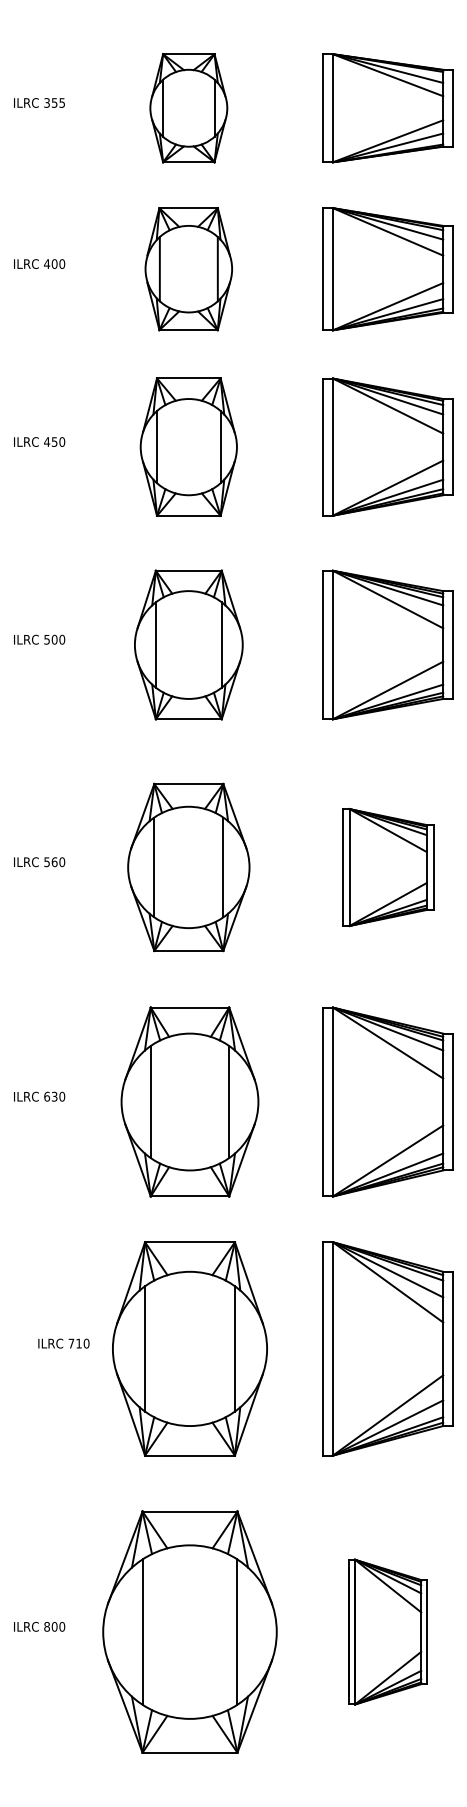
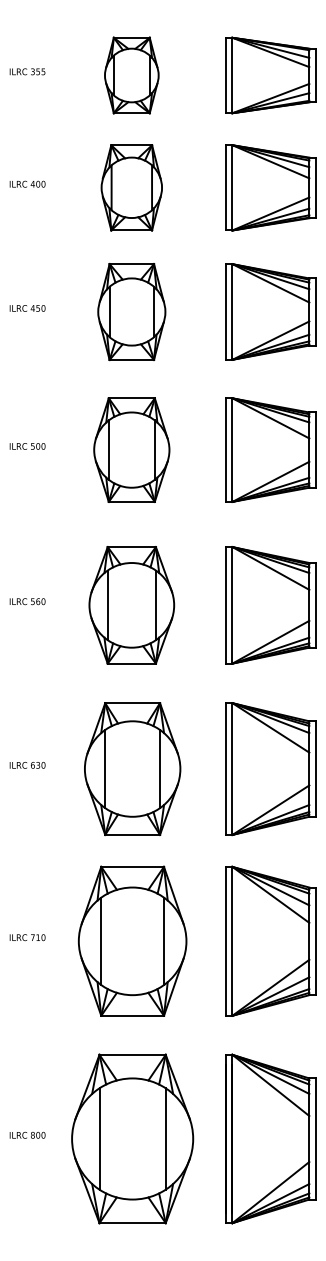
part: (387, 867) -> (270, 605), size x1.43
text: (63, 1343) -> (27, 937), moved
part: (387, 1631) -> (270, 1138), size x1.67

